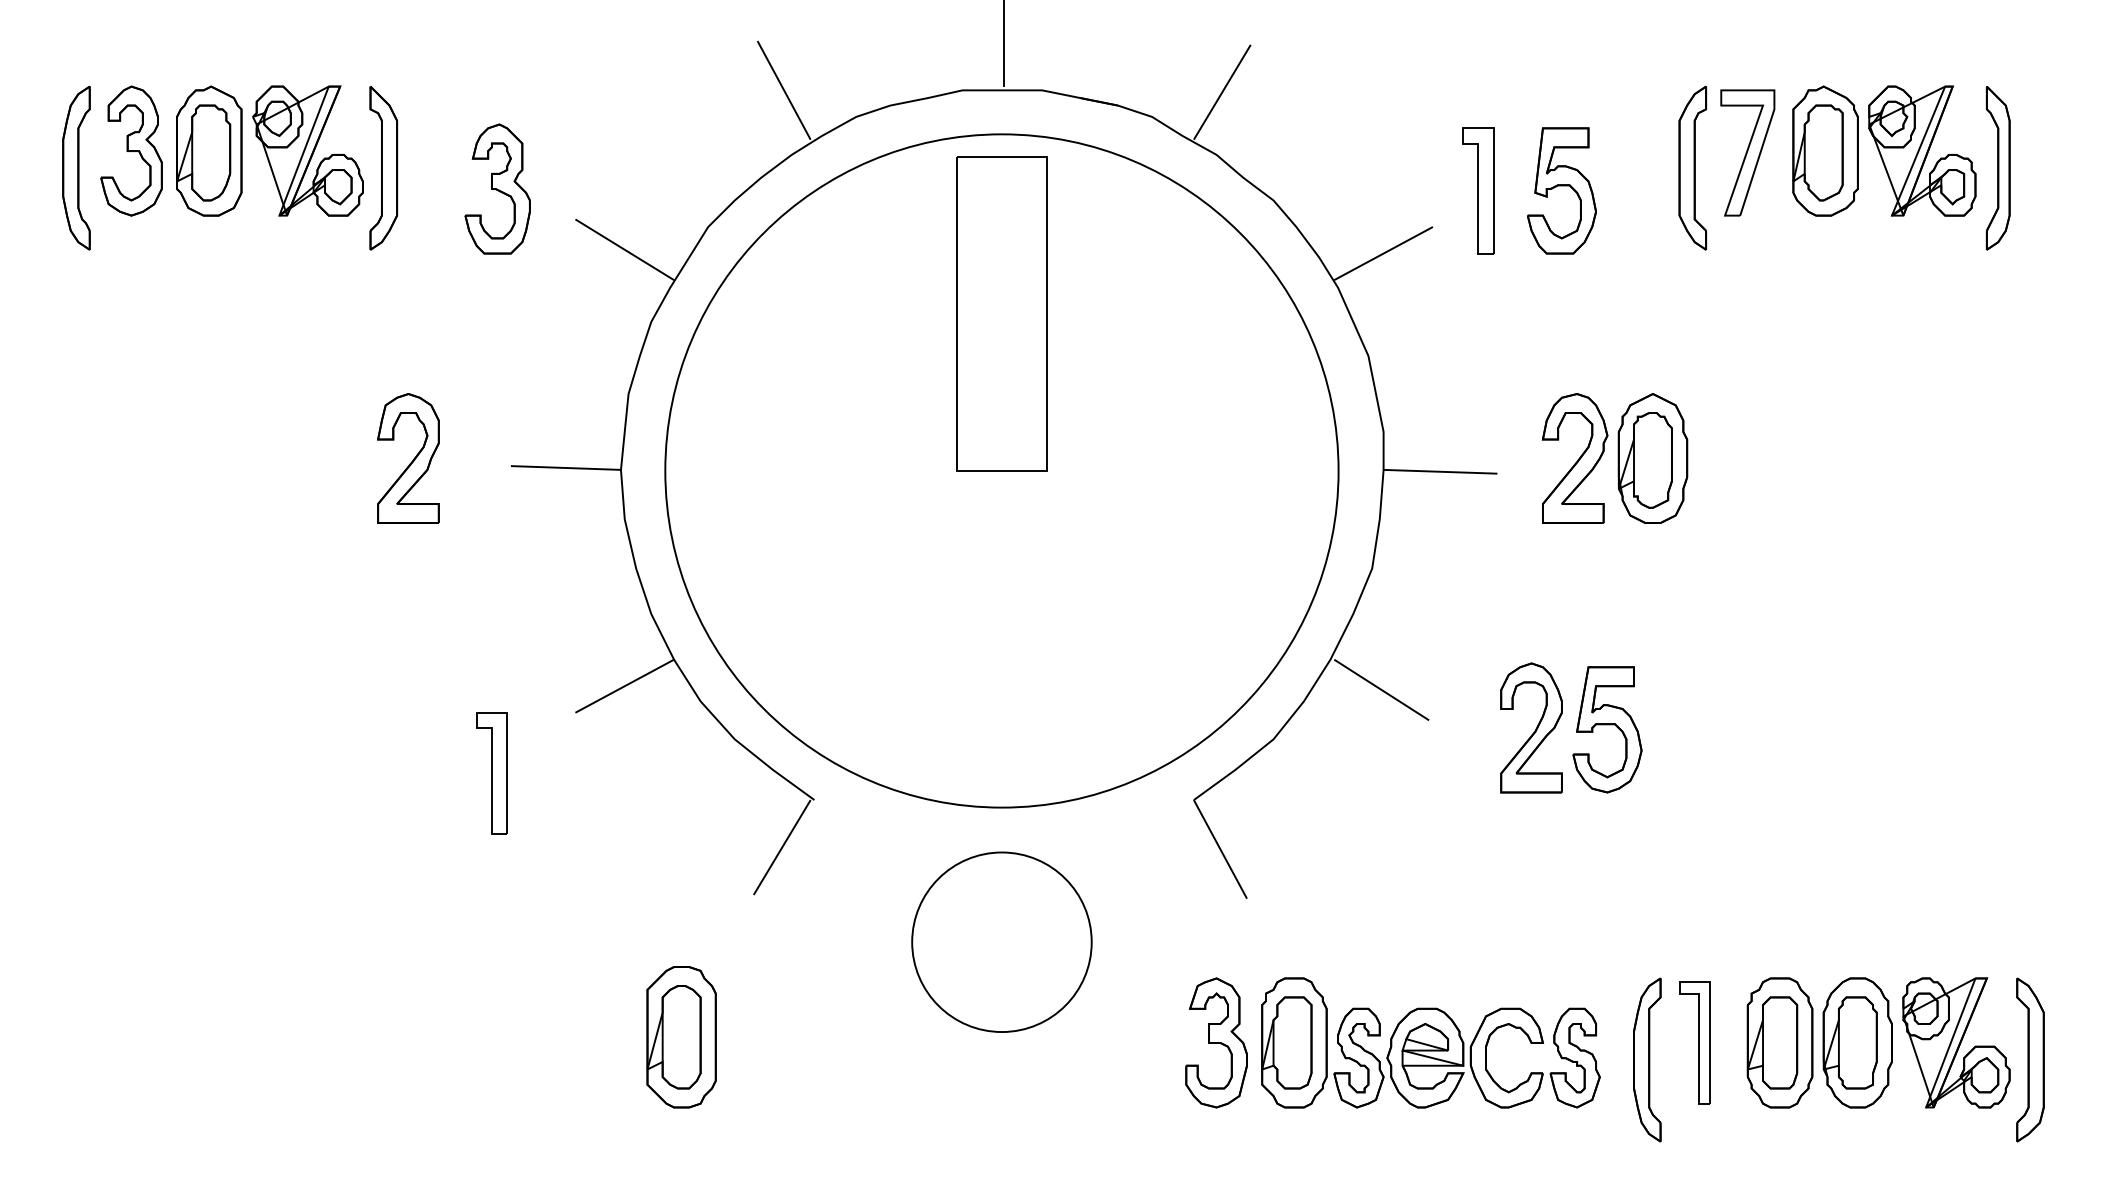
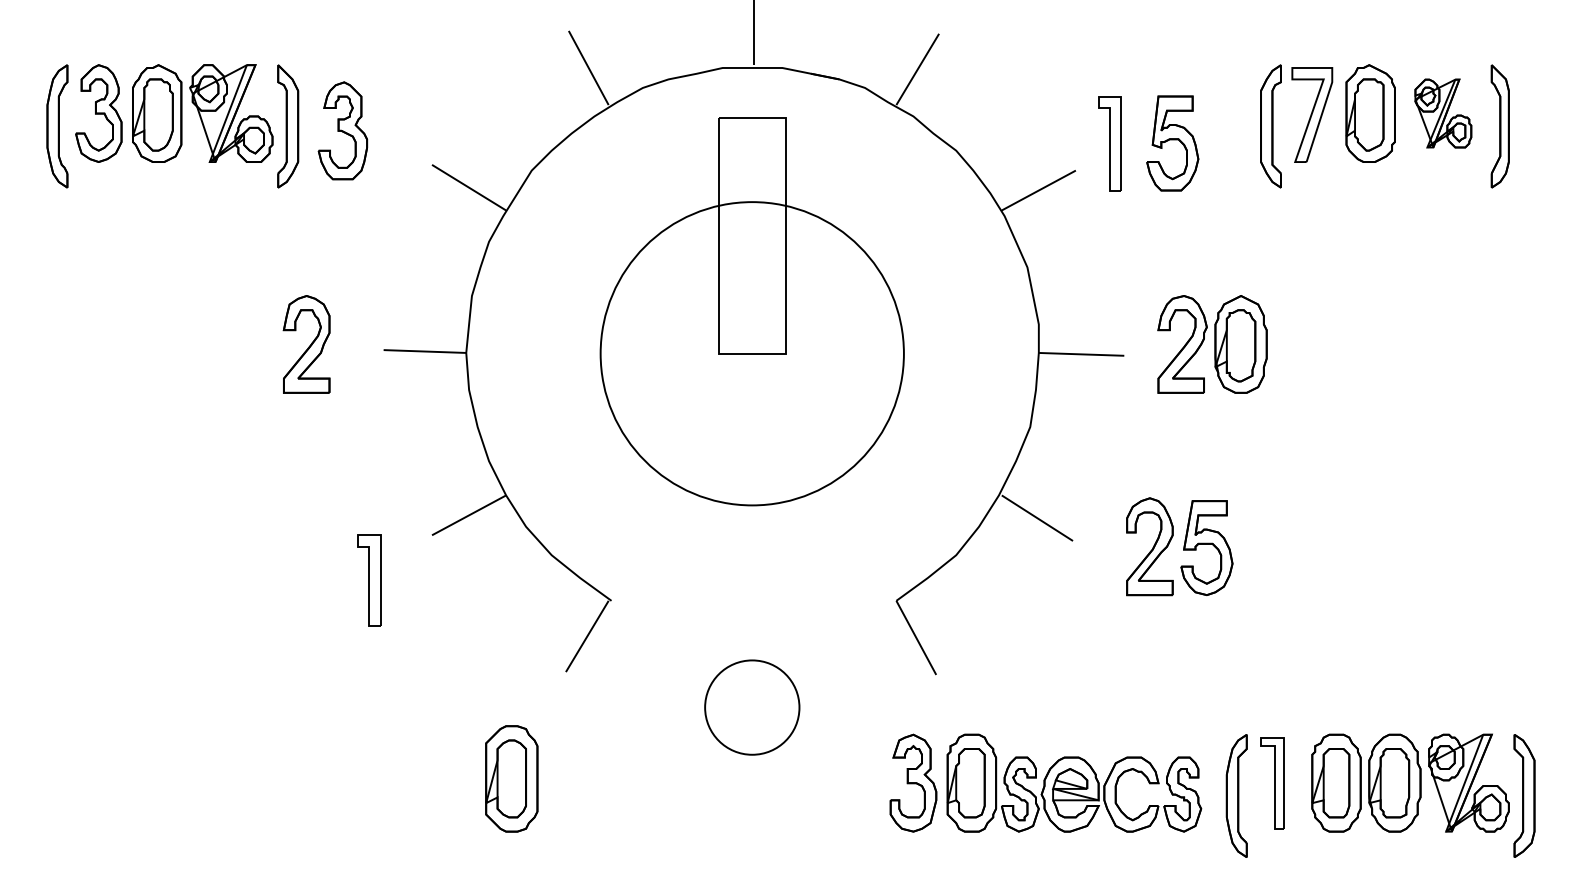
part: (1922, 150) -> (1443, 113), size x0.7
part: (497, 188) -> (342, 130), moved
circle: (1001, 470) -> (751, 353), size x0.6
circle: (1001, 942) -> (751, 707), size x0.7

